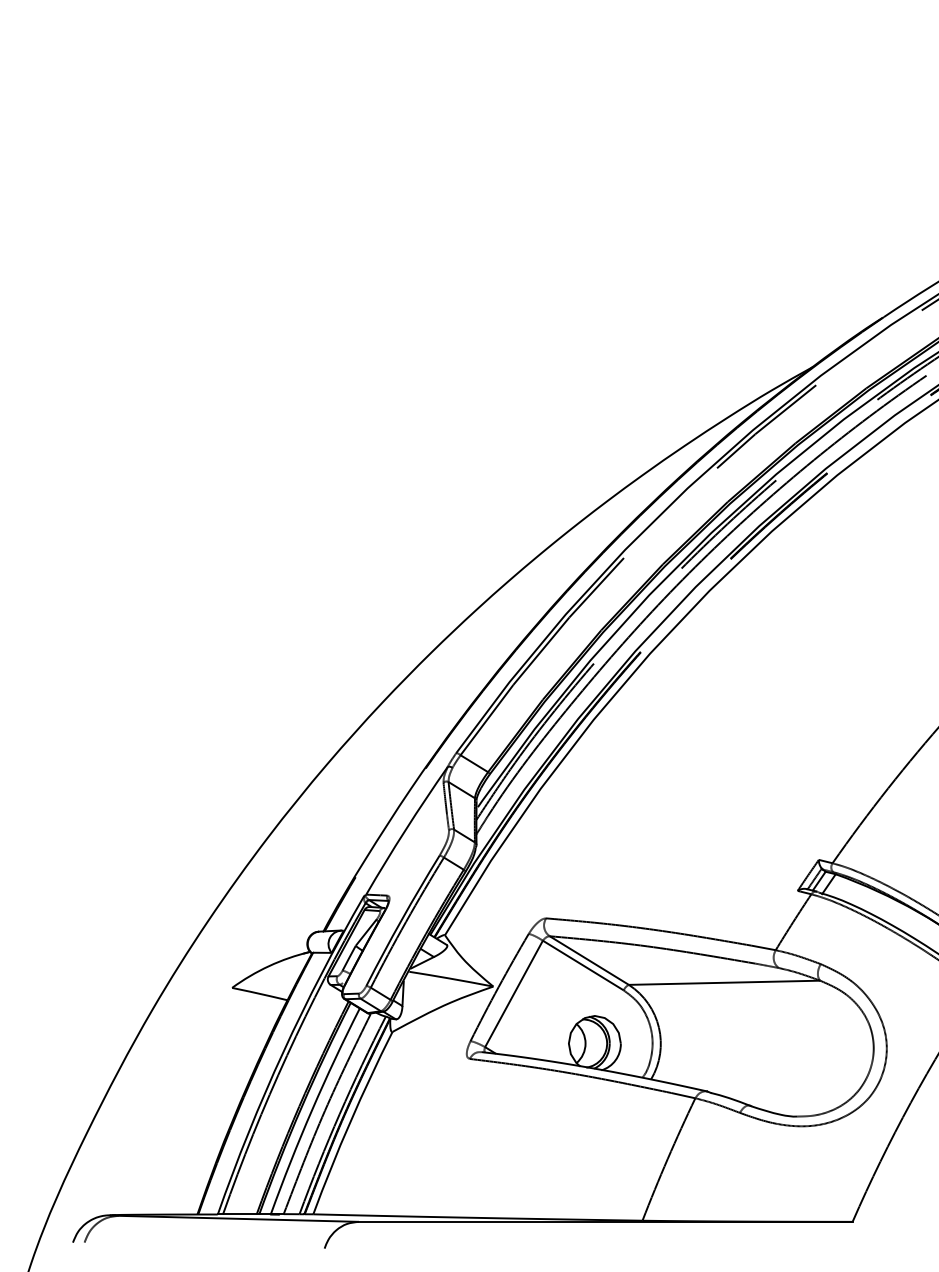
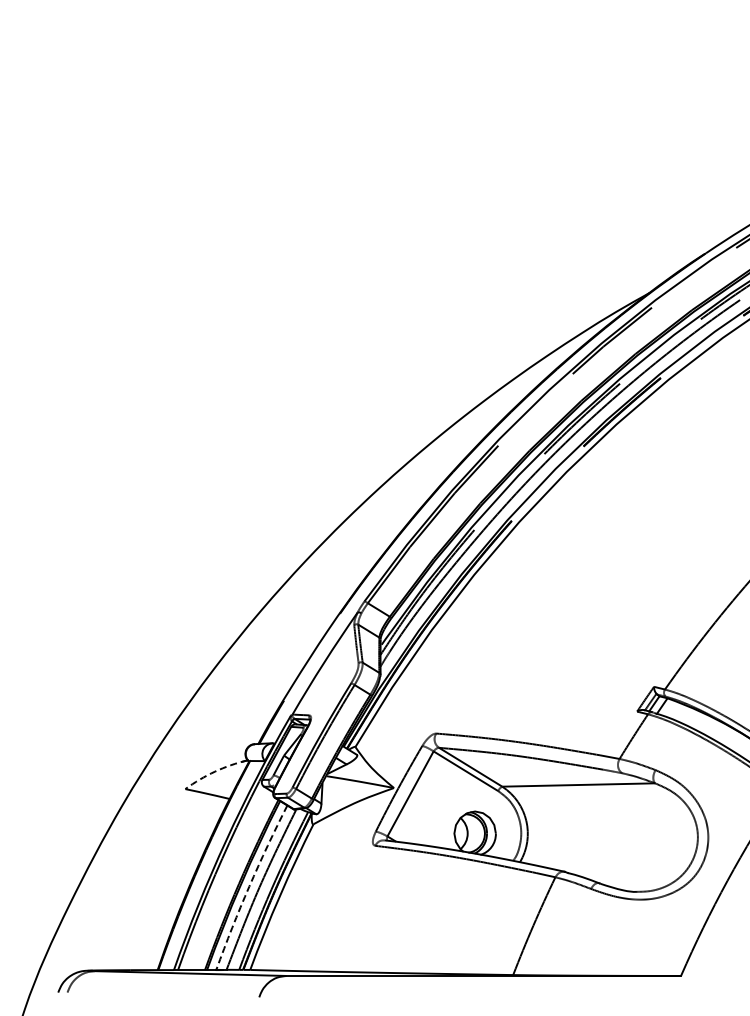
arc: (269, 965) -> (215, 771), solid -> dashed
arc: (312, 1109) -> (249, 886), solid -> dashed

